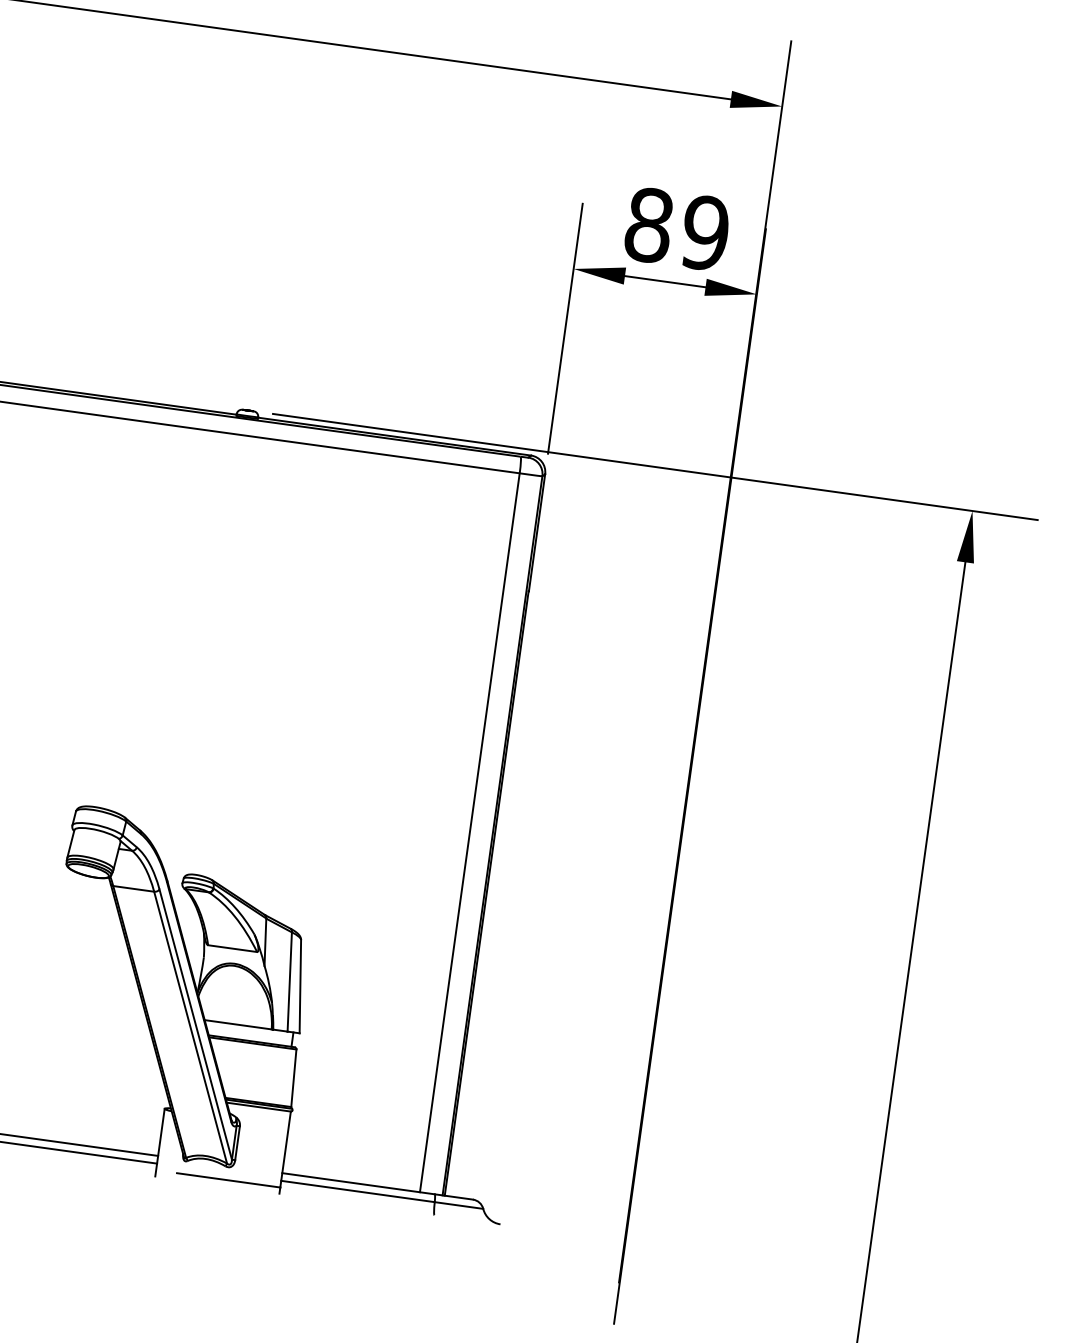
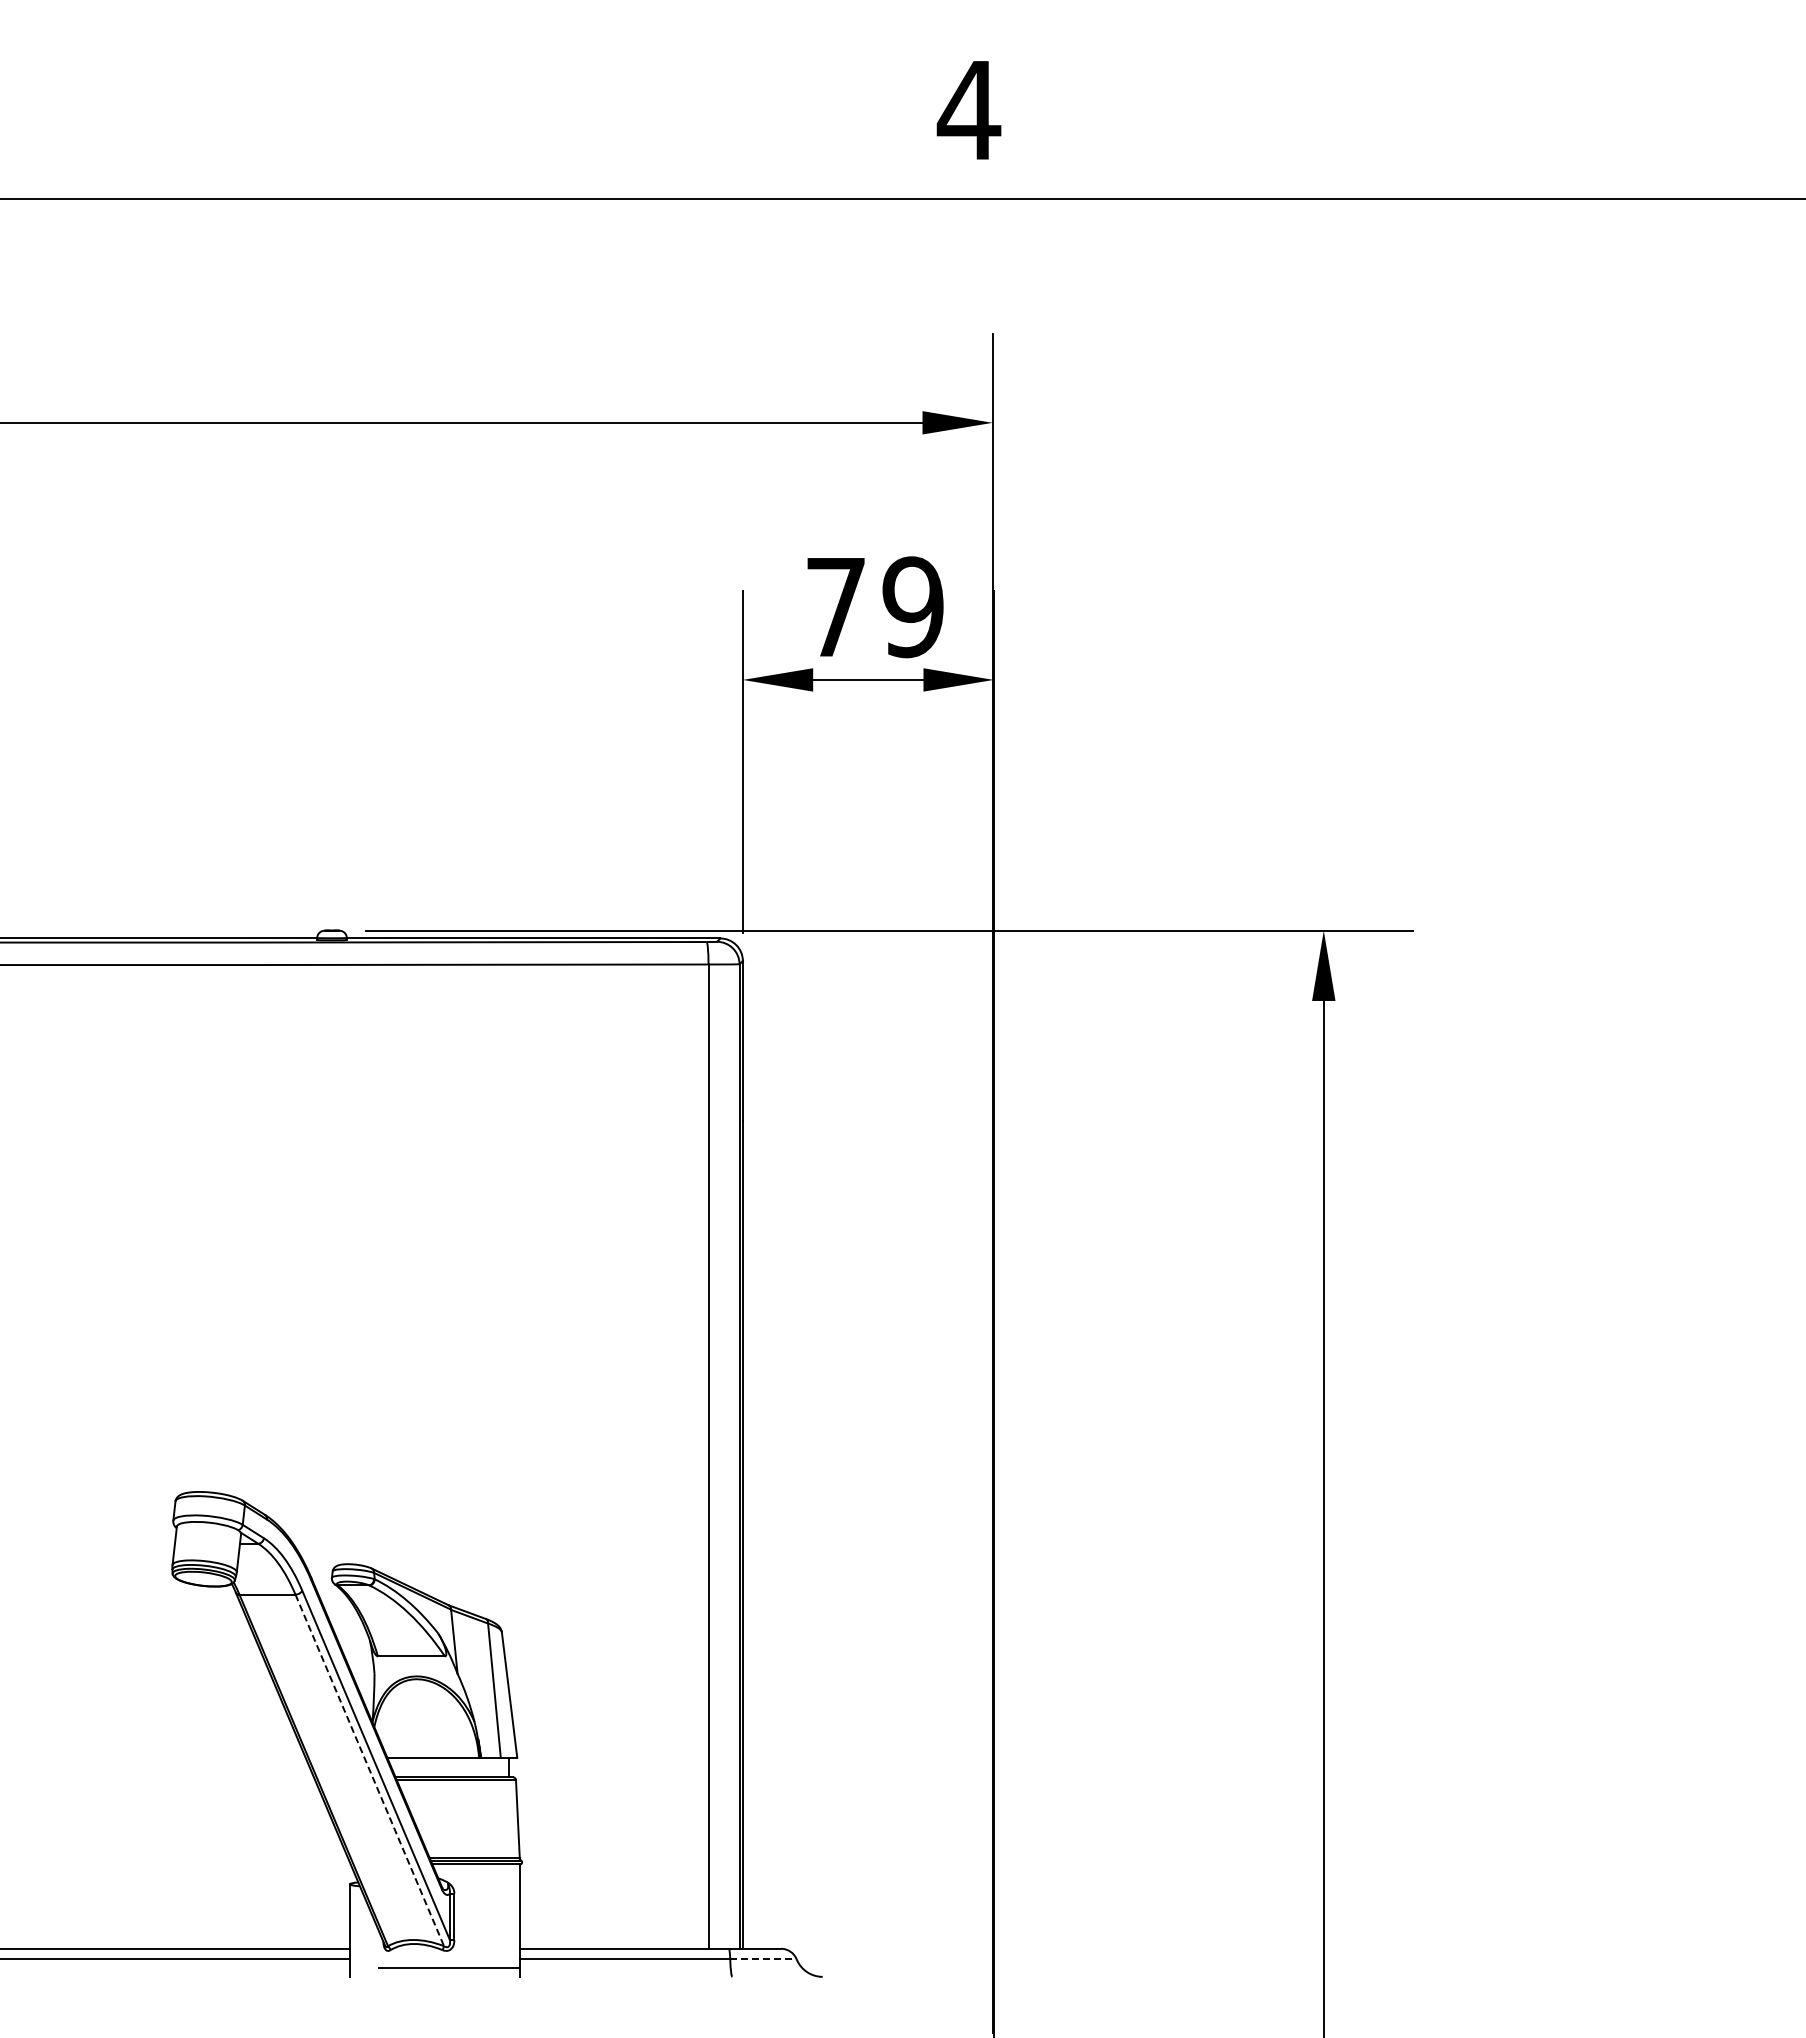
text: (649, 225) -> (836, 607), 89 -> 79
line: (190, 1027) -> (369, 1770), solid -> dashed
line: (459, 1205) -> (763, 1959), solid -> dashed

